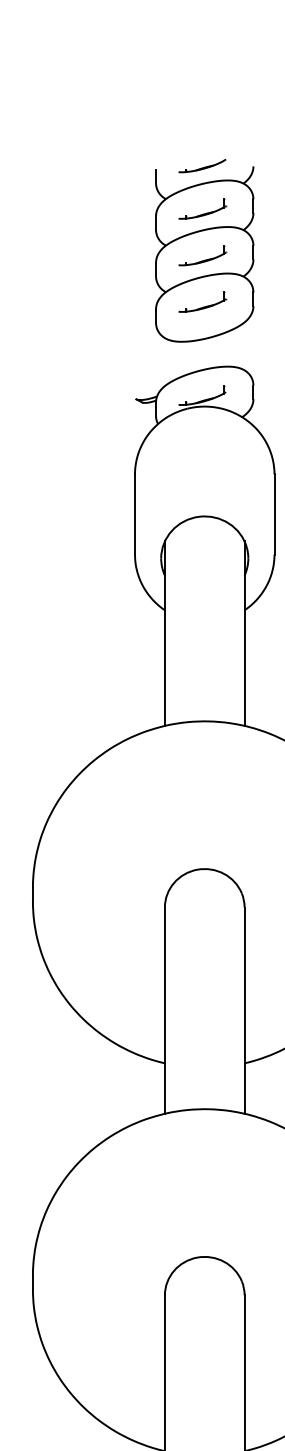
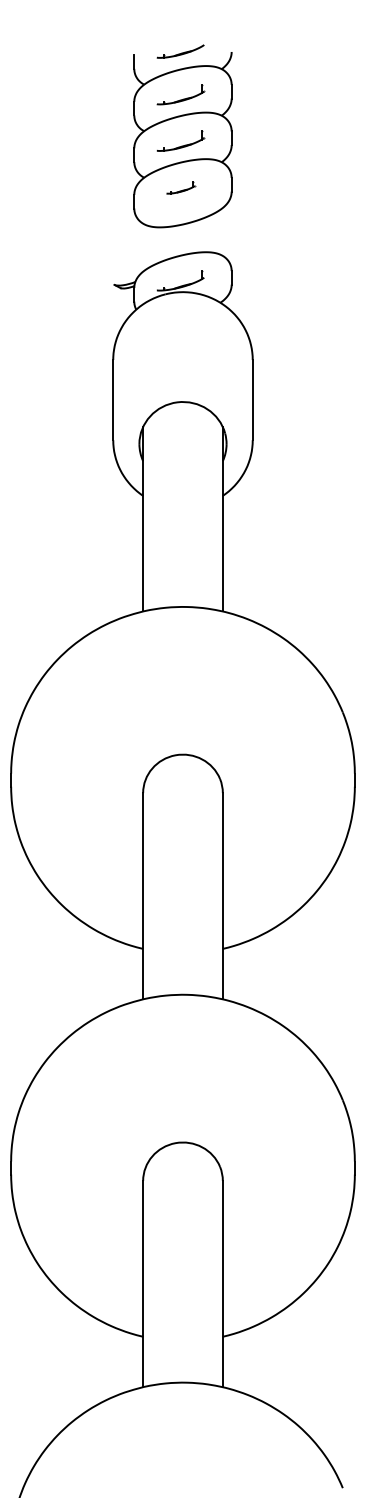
part: (202, 301) -> (180, 187), size x0.6

